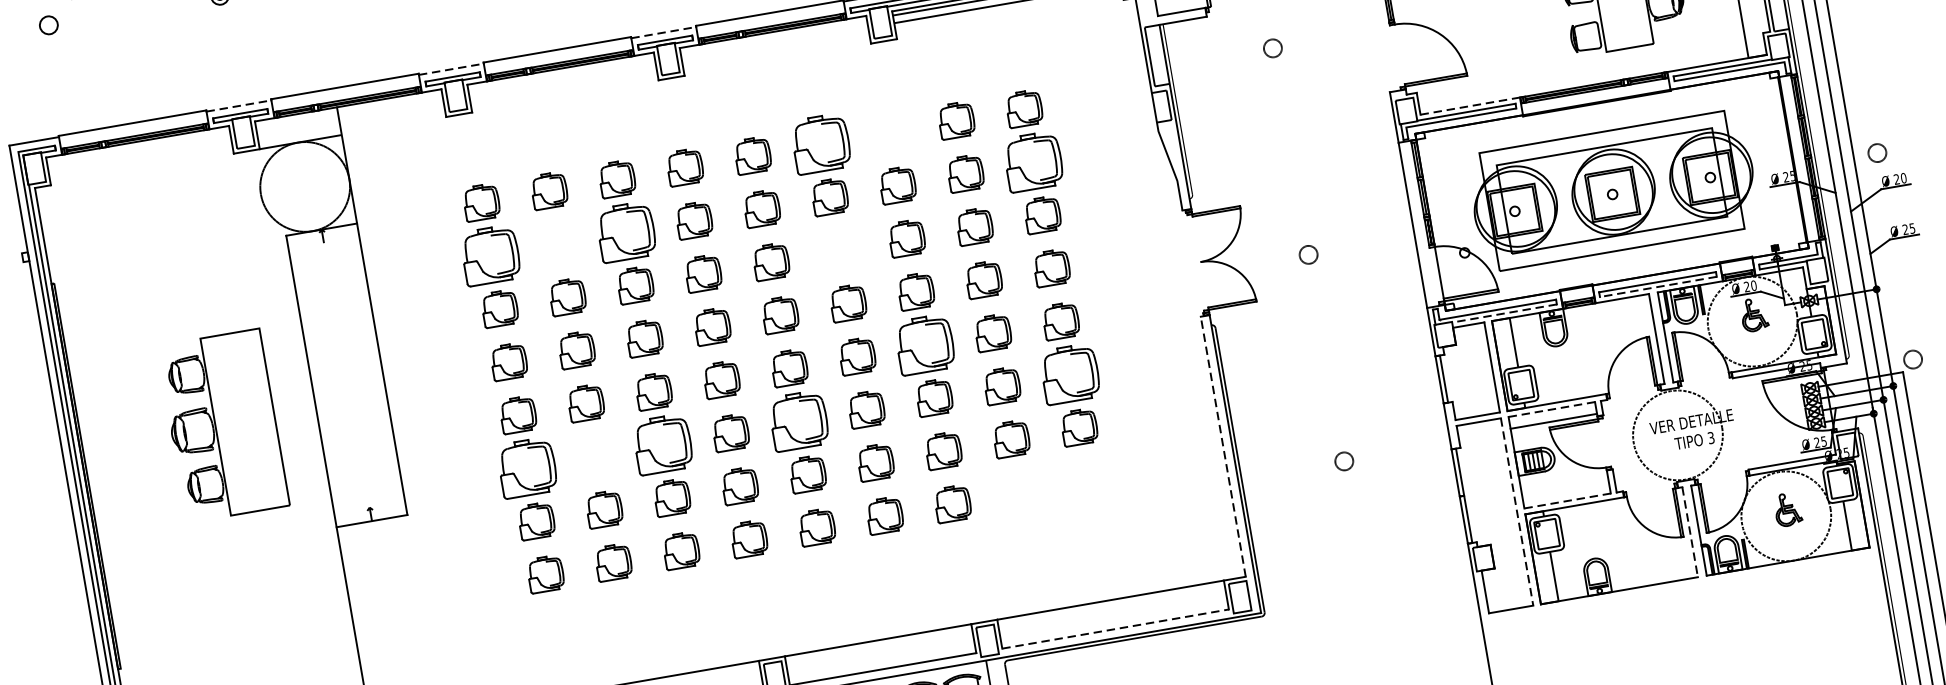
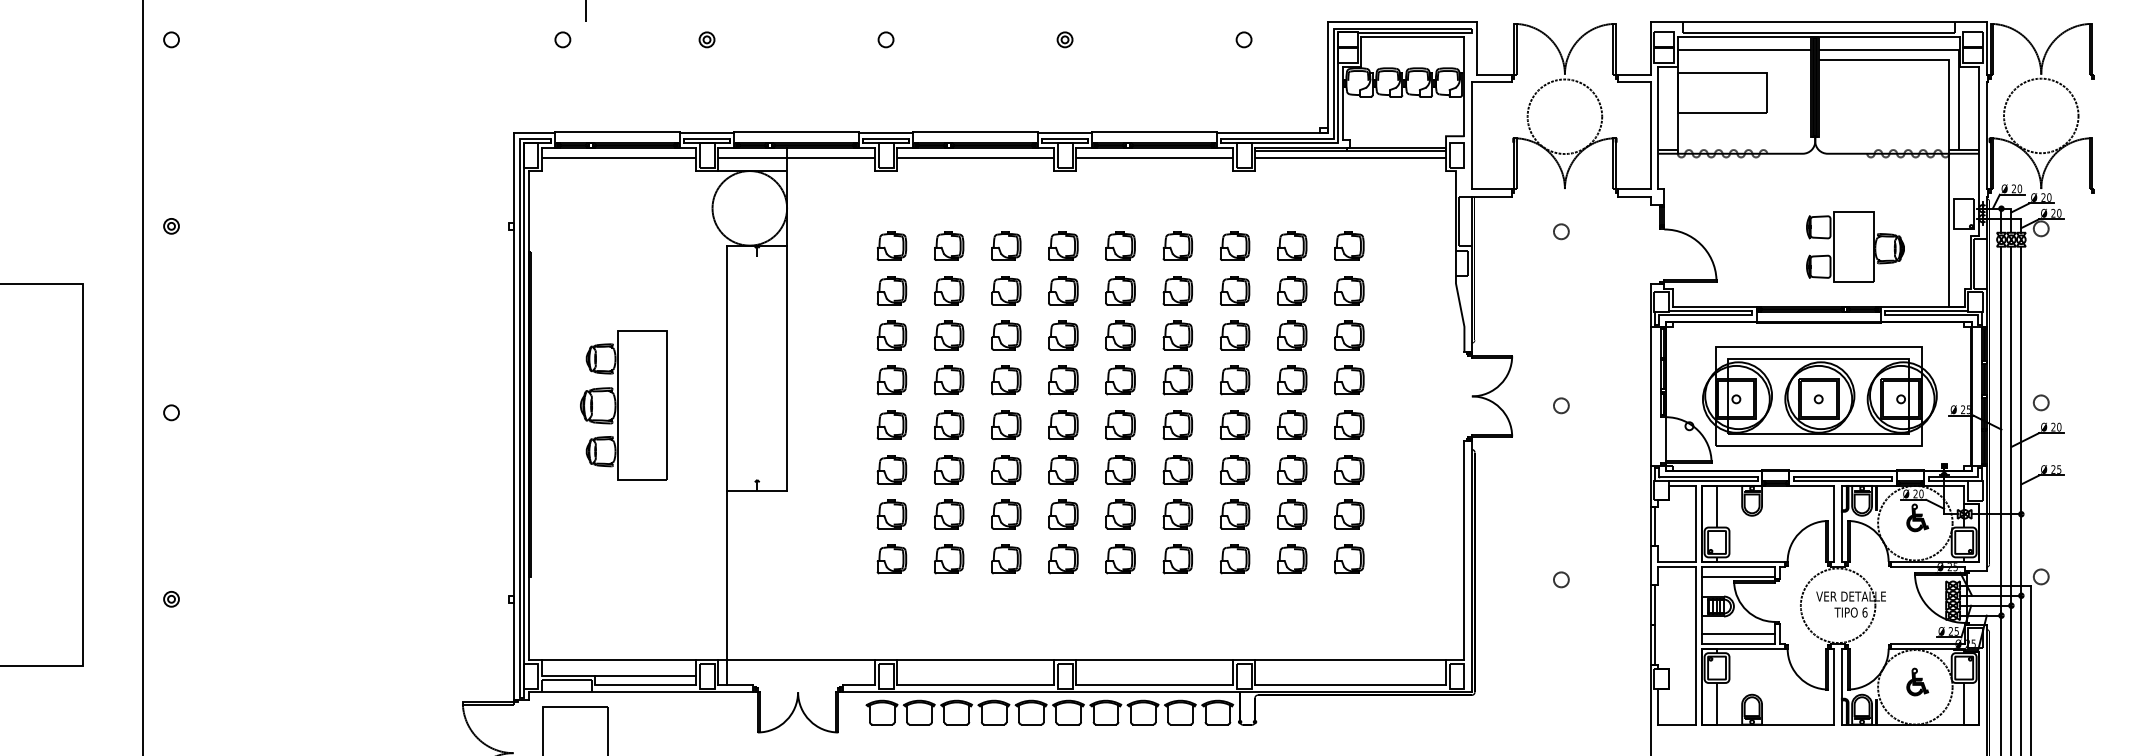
line: (664, 32) -> (1065, 132), dashed -> solid
line: (774, 43) -> (1154, 157), added
line: (451, 68) -> (886, 132), dashed -> solid
line: (562, 80) -> (975, 157), added
line: (239, 105) -> (707, 132), dashed -> solid
line: (1469, 105) -> (1714, 306), dashed -> solid
line: (350, 117) -> (796, 157), added
part: (889, 131) -> (1235, 245), added
part: (820, 143) -> (1177, 245), size x0.62
line: (138, 153) -> (618, 157), added
part: (1033, 161) -> (1349, 290), size x0.62
part: (626, 231) -> (1006, 290), size x0.62
part: (558, 243) -> (949, 290), added
part: (838, 250) -> (1177, 335), added
part: (490, 255) -> (891, 290), size x0.62
line: (1657, 287) -> (1842, 481), dashed -> solid
line: (1503, 313) -> (1712, 481), dashed -> solid
part: (925, 343) -> (1235, 424), size x0.62
part: (1070, 373) -> (1349, 469), size x0.62
line: (1552, 409) -> (1739, 566), dashed -> solid
part: (798, 420) -> (1120, 469), size x0.62
part: (222, 426) -> (623, 405), moved
text: (1710, 438) -> (1864, 612), 3 -> 6
part: (663, 444) -> (1006, 469), size x0.62
line: (1223, 446) -> (1464, 550), dashed -> solid
part: (595, 455) -> (949, 469), added
part: (526, 467) -> (891, 469), size x0.62
part: (1088, 480) -> (1349, 559), added
line: (1565, 488) -> (1738, 633), added
part: (1021, 492) -> (1292, 559), added
line: (1568, 500) -> (1739, 643), dashed -> solid
line: (1516, 511) -> (1695, 645), dashed -> solid
line: (1690, 531) -> (1834, 686), dashed -> solid
line: (1116, 628) -> (1351, 684), dashed -> solid

